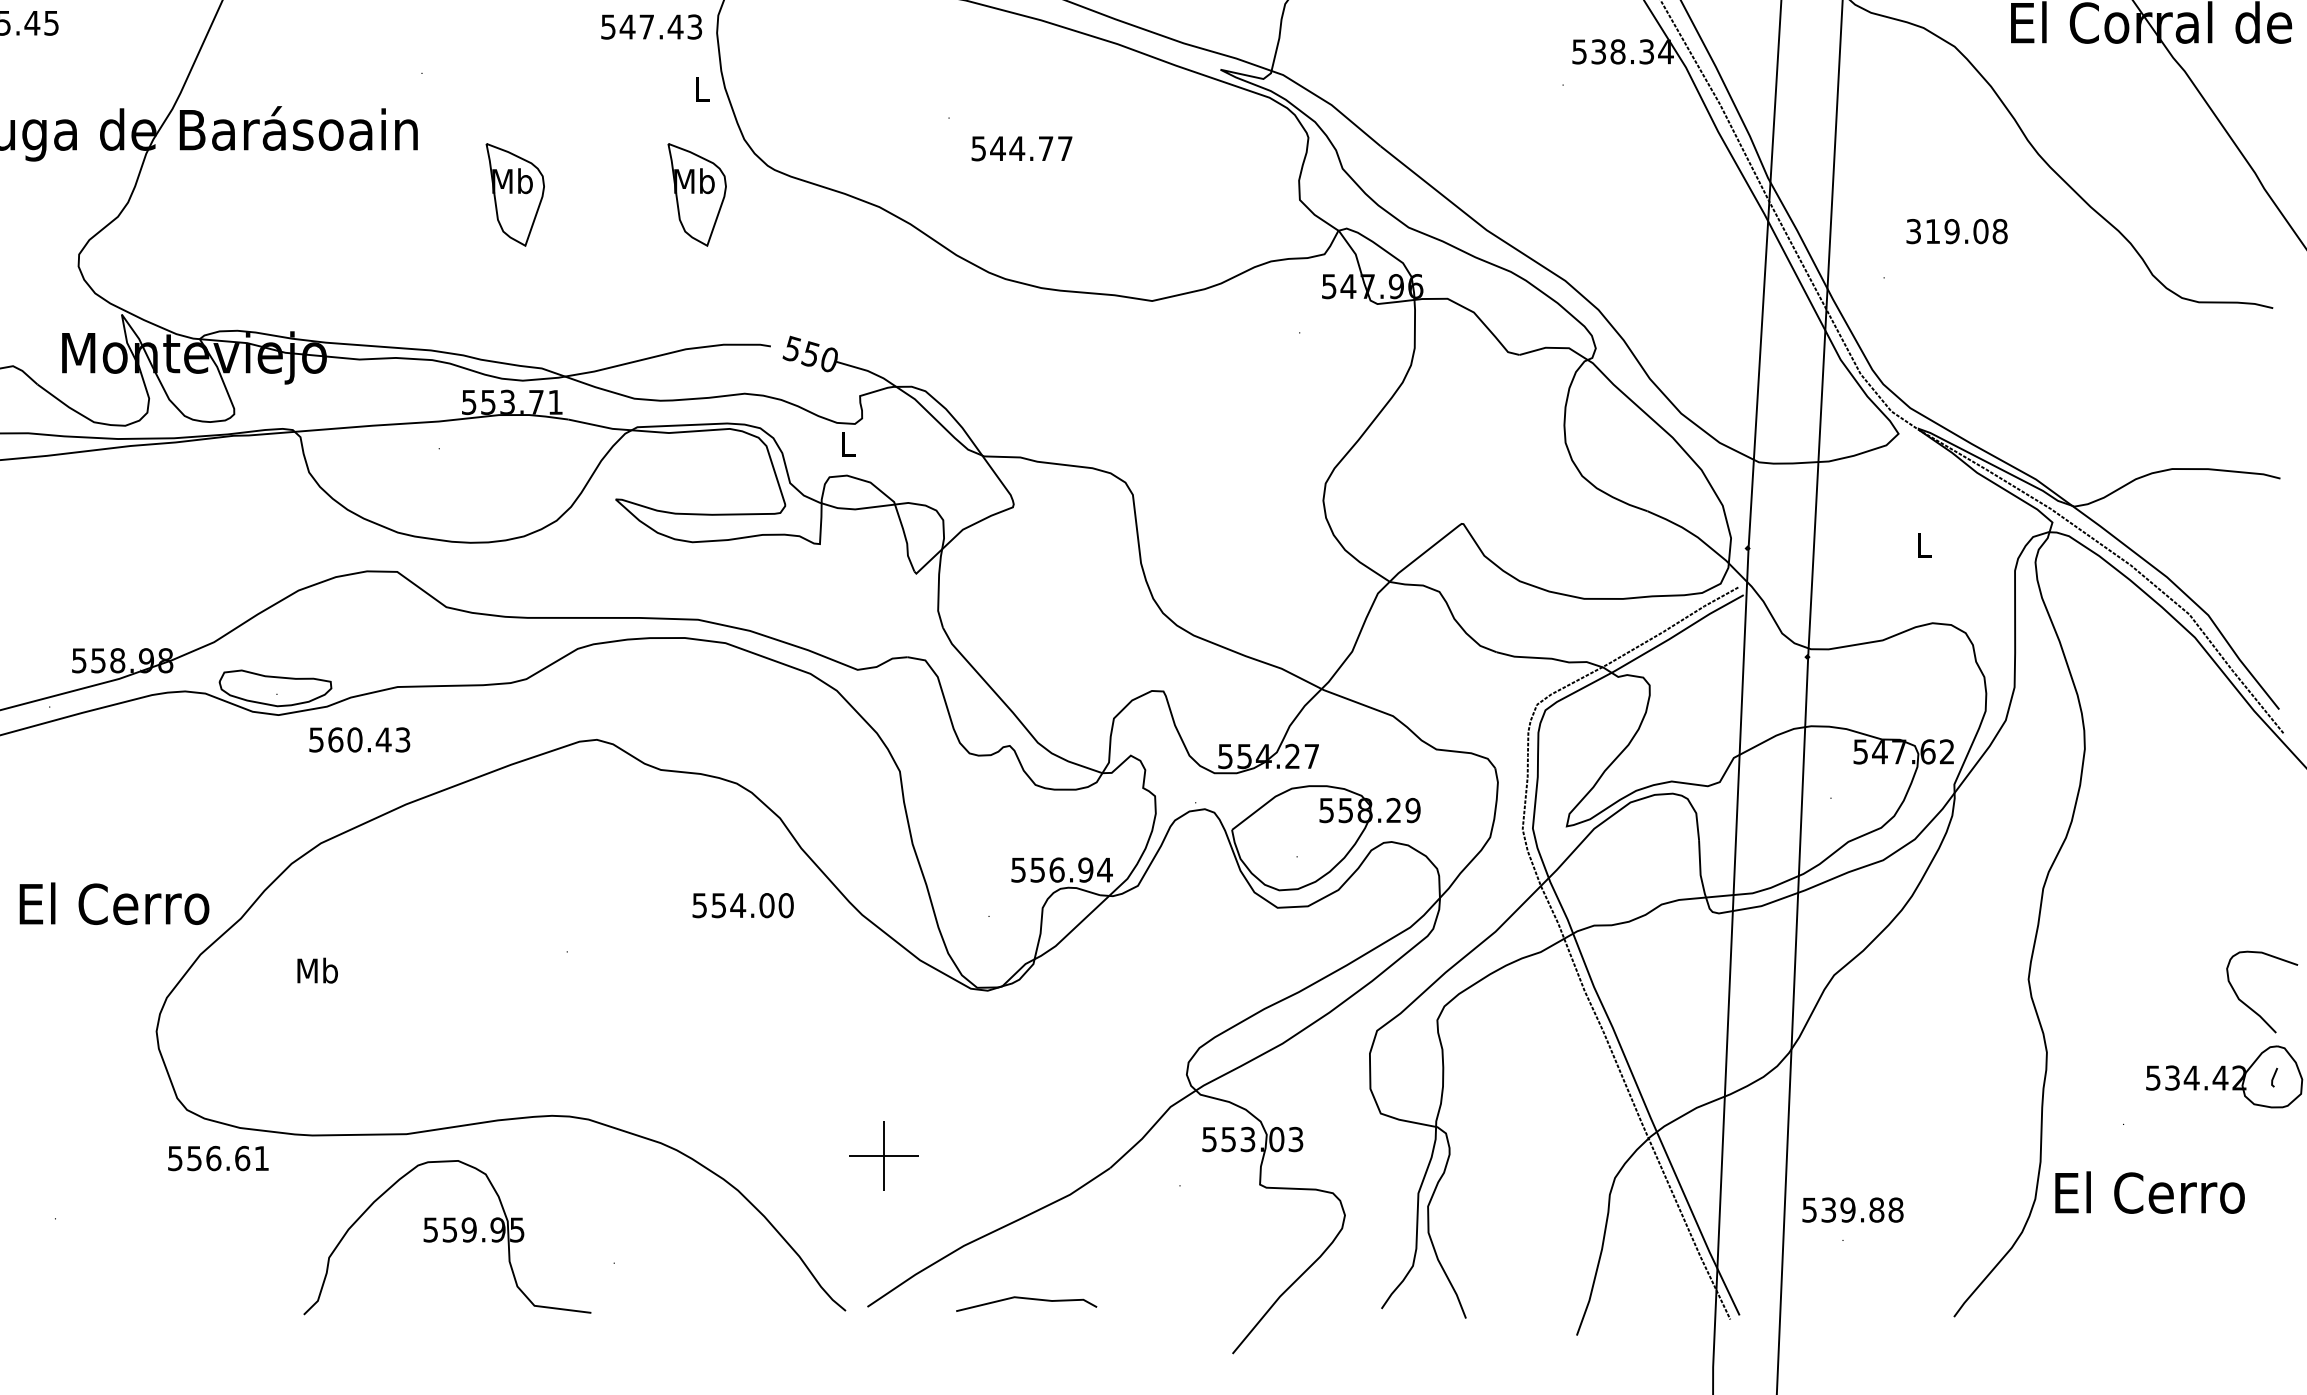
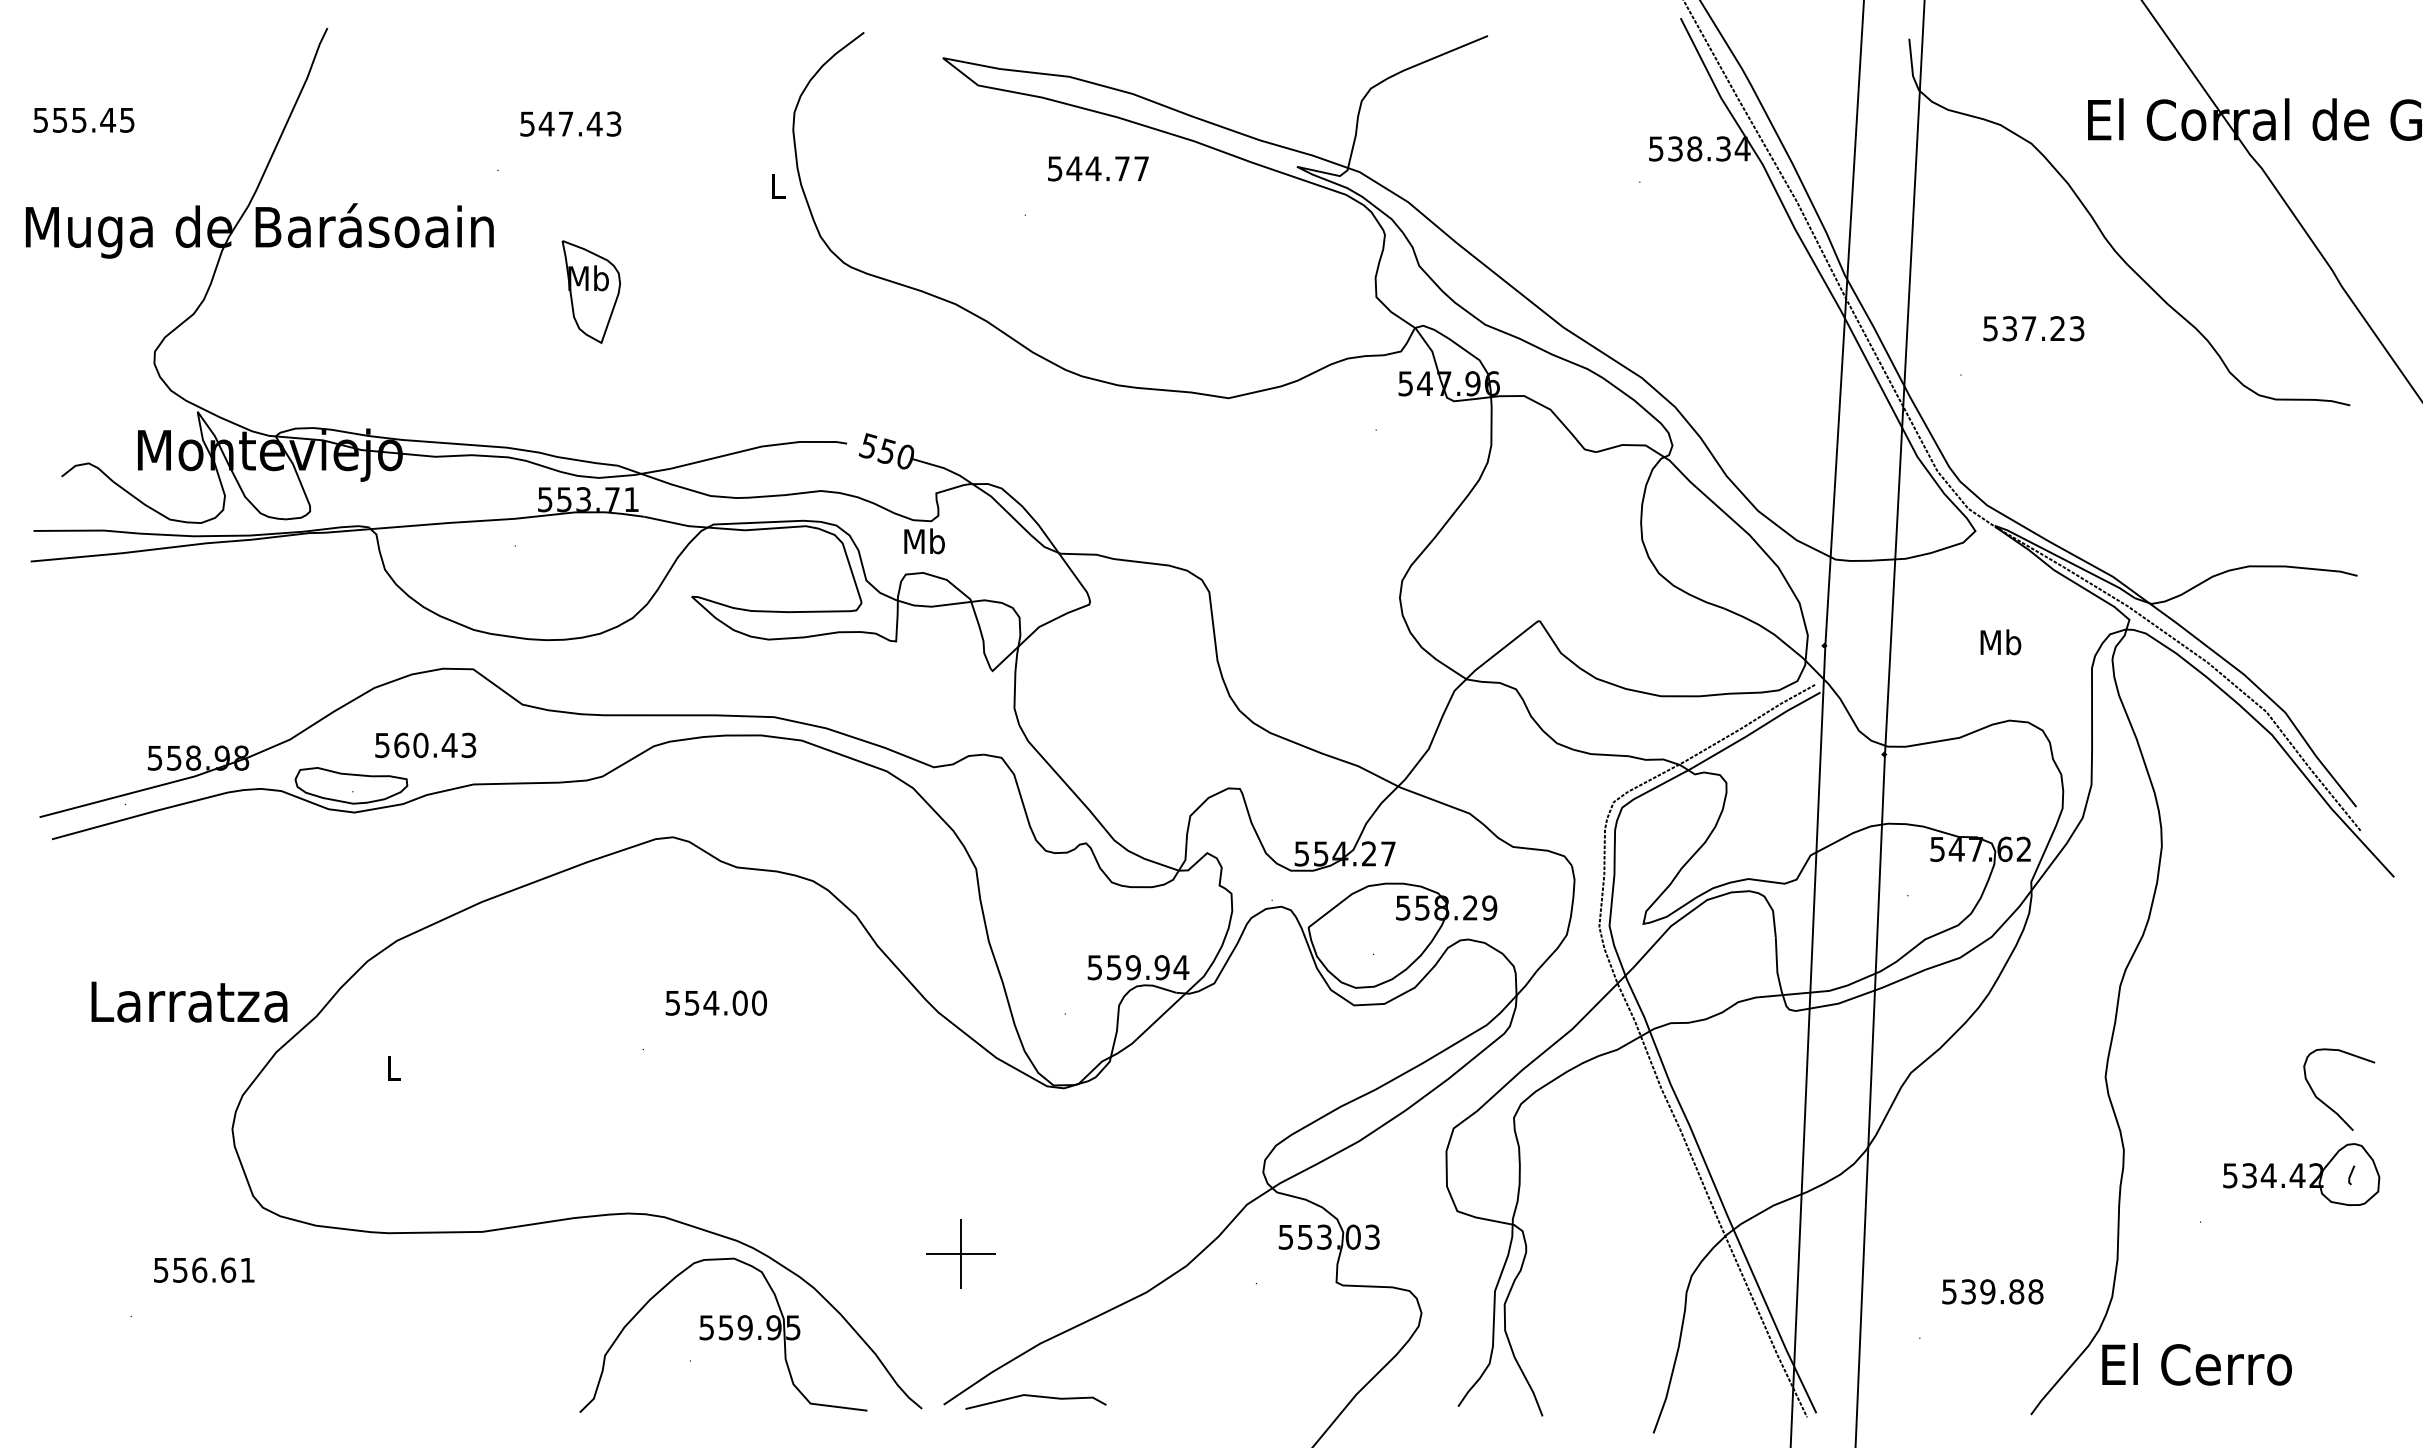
text: (651, 26) -> (570, 123), moved
text: (1022, 148) -> (1098, 168), moved
part: (697, 194) -> (773, 291), removed
text: (1957, 231) -> (2034, 328), 319.08 -> 537.23
text: (848, 444) -> (924, 541), L -> Mb
text: (1923, 545) -> (2000, 642), L -> Mb
text: (359, 740) -> (425, 745), moved
text: (1057, 869) -> (1133, 967), 556.94 -> 559.94
text: (113, 903) -> (189, 1001), El Cerro -> Larratza
text: (742, 904) -> (715, 1002), moved
text: (317, 970) -> (393, 1068), Mb -> L
text: (218, 1157) -> (204, 1269), moved
text: (2149, 1192) -> (2196, 1364), moved
text: (1852, 1209) -> (1992, 1291), moved
part: (447, 1236) -> (723, 1334), moved
line: (1026, 1299) -> (1035, 1397), moved

